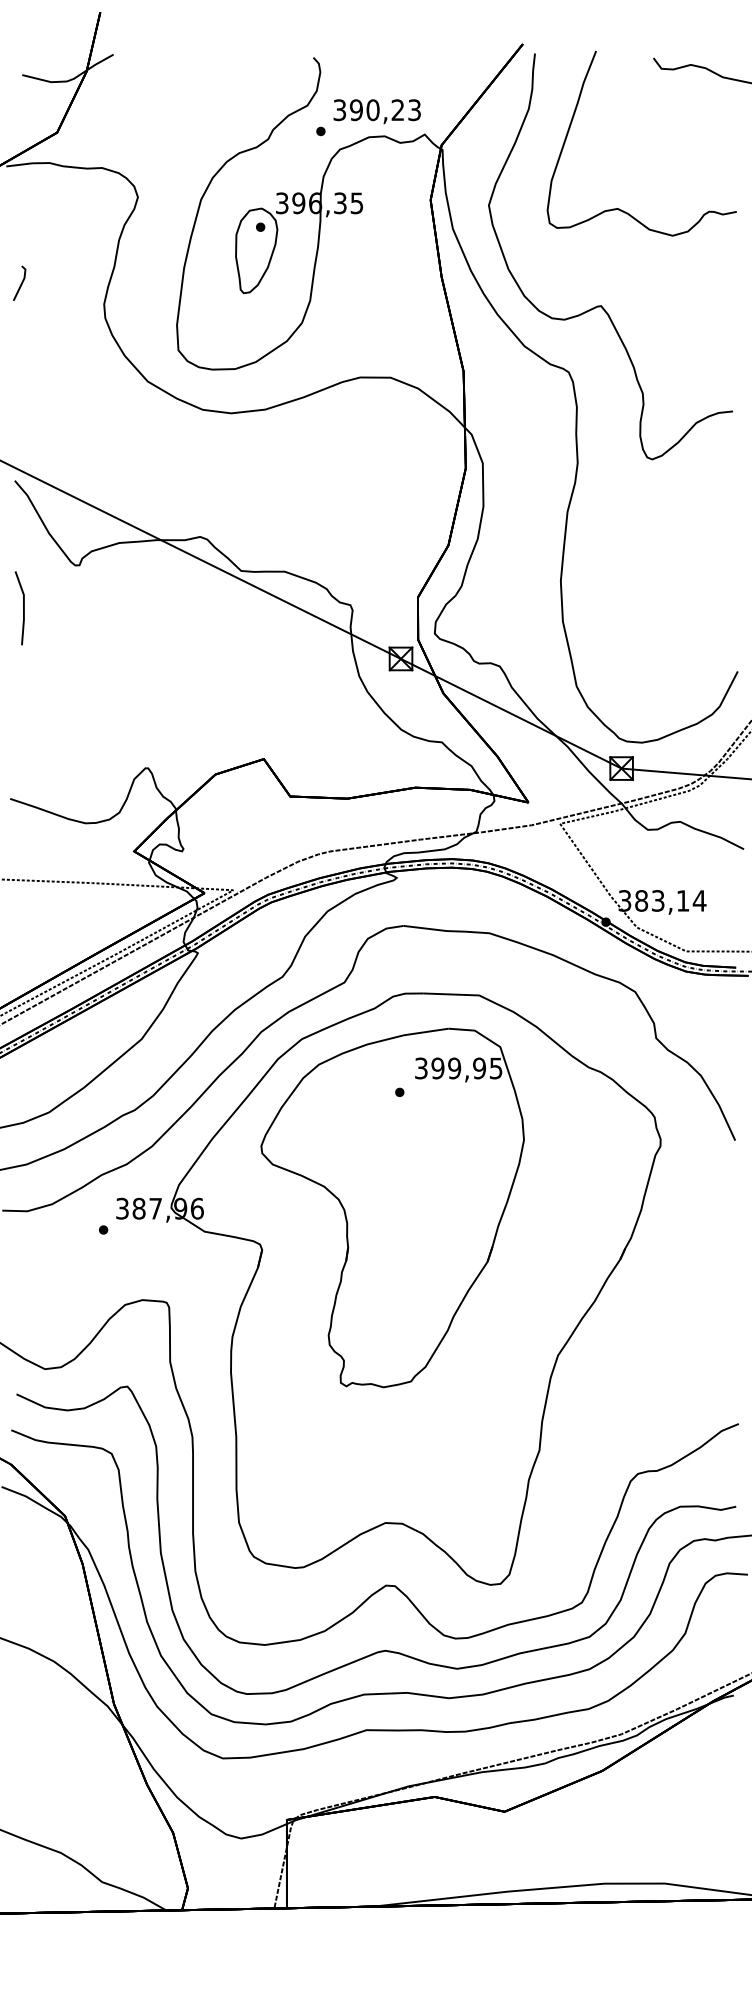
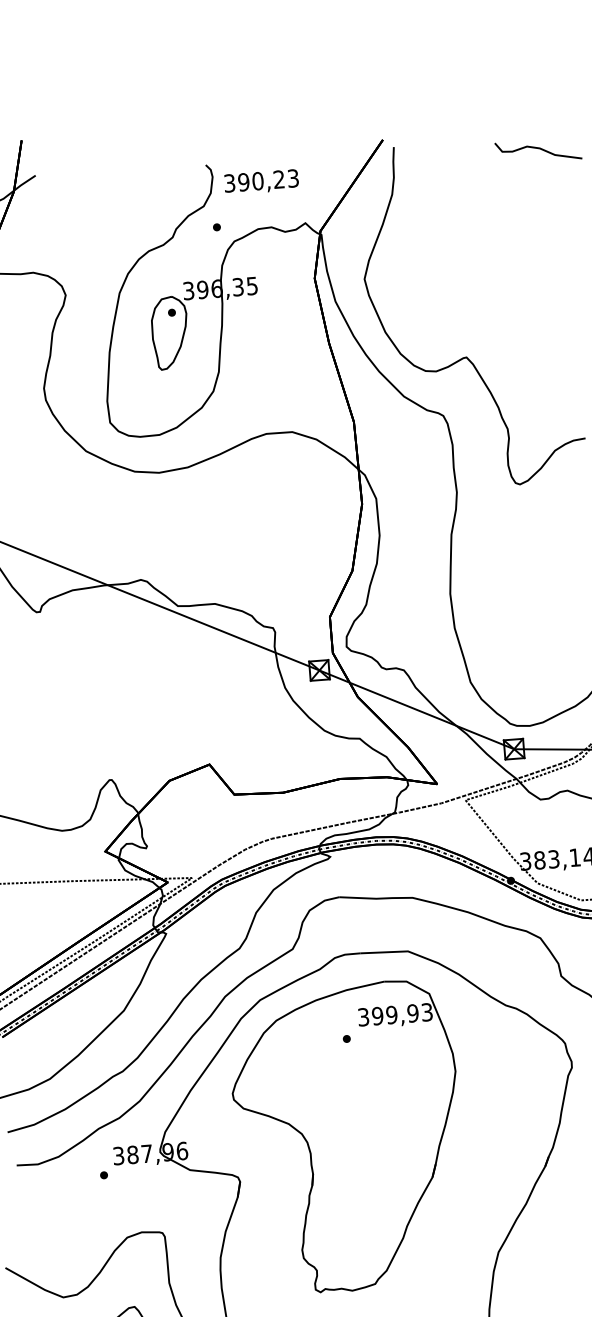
text: (376, 111) -> (260, 182), moved
curve: (619, 208) -> (475, 273), removed
text: (496, 1067) -> (427, 1011), 399,95 -> 399,93

